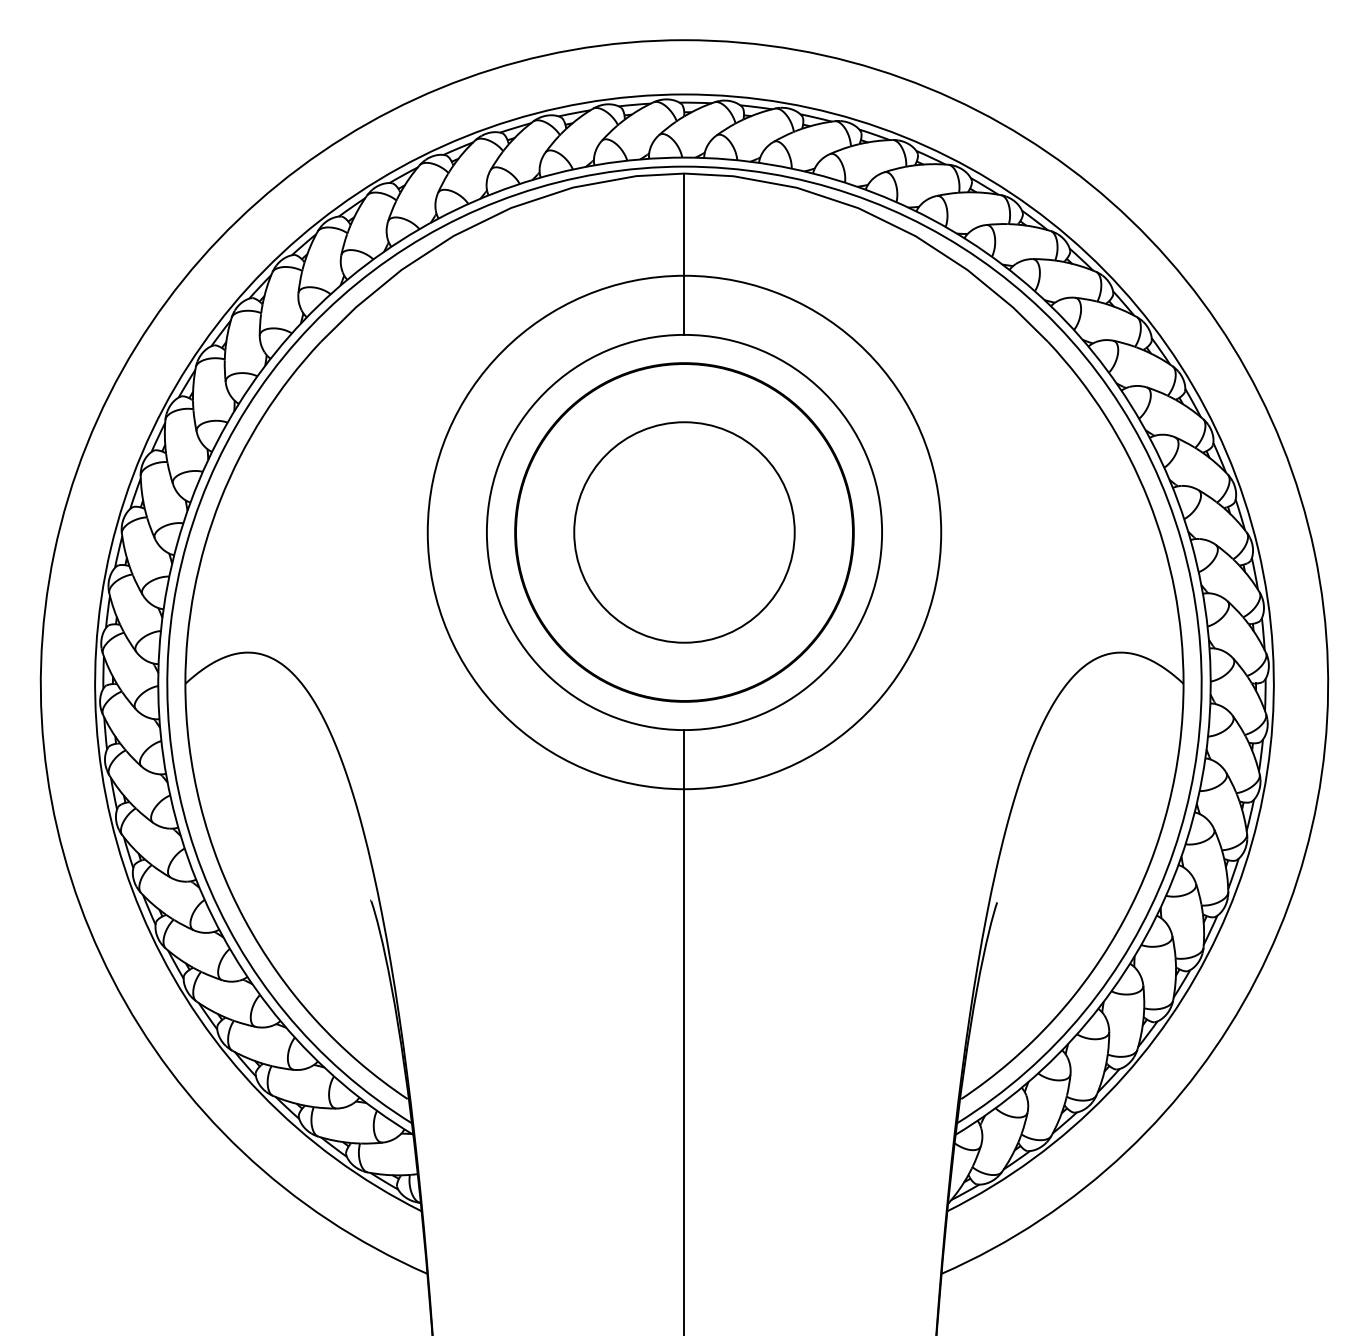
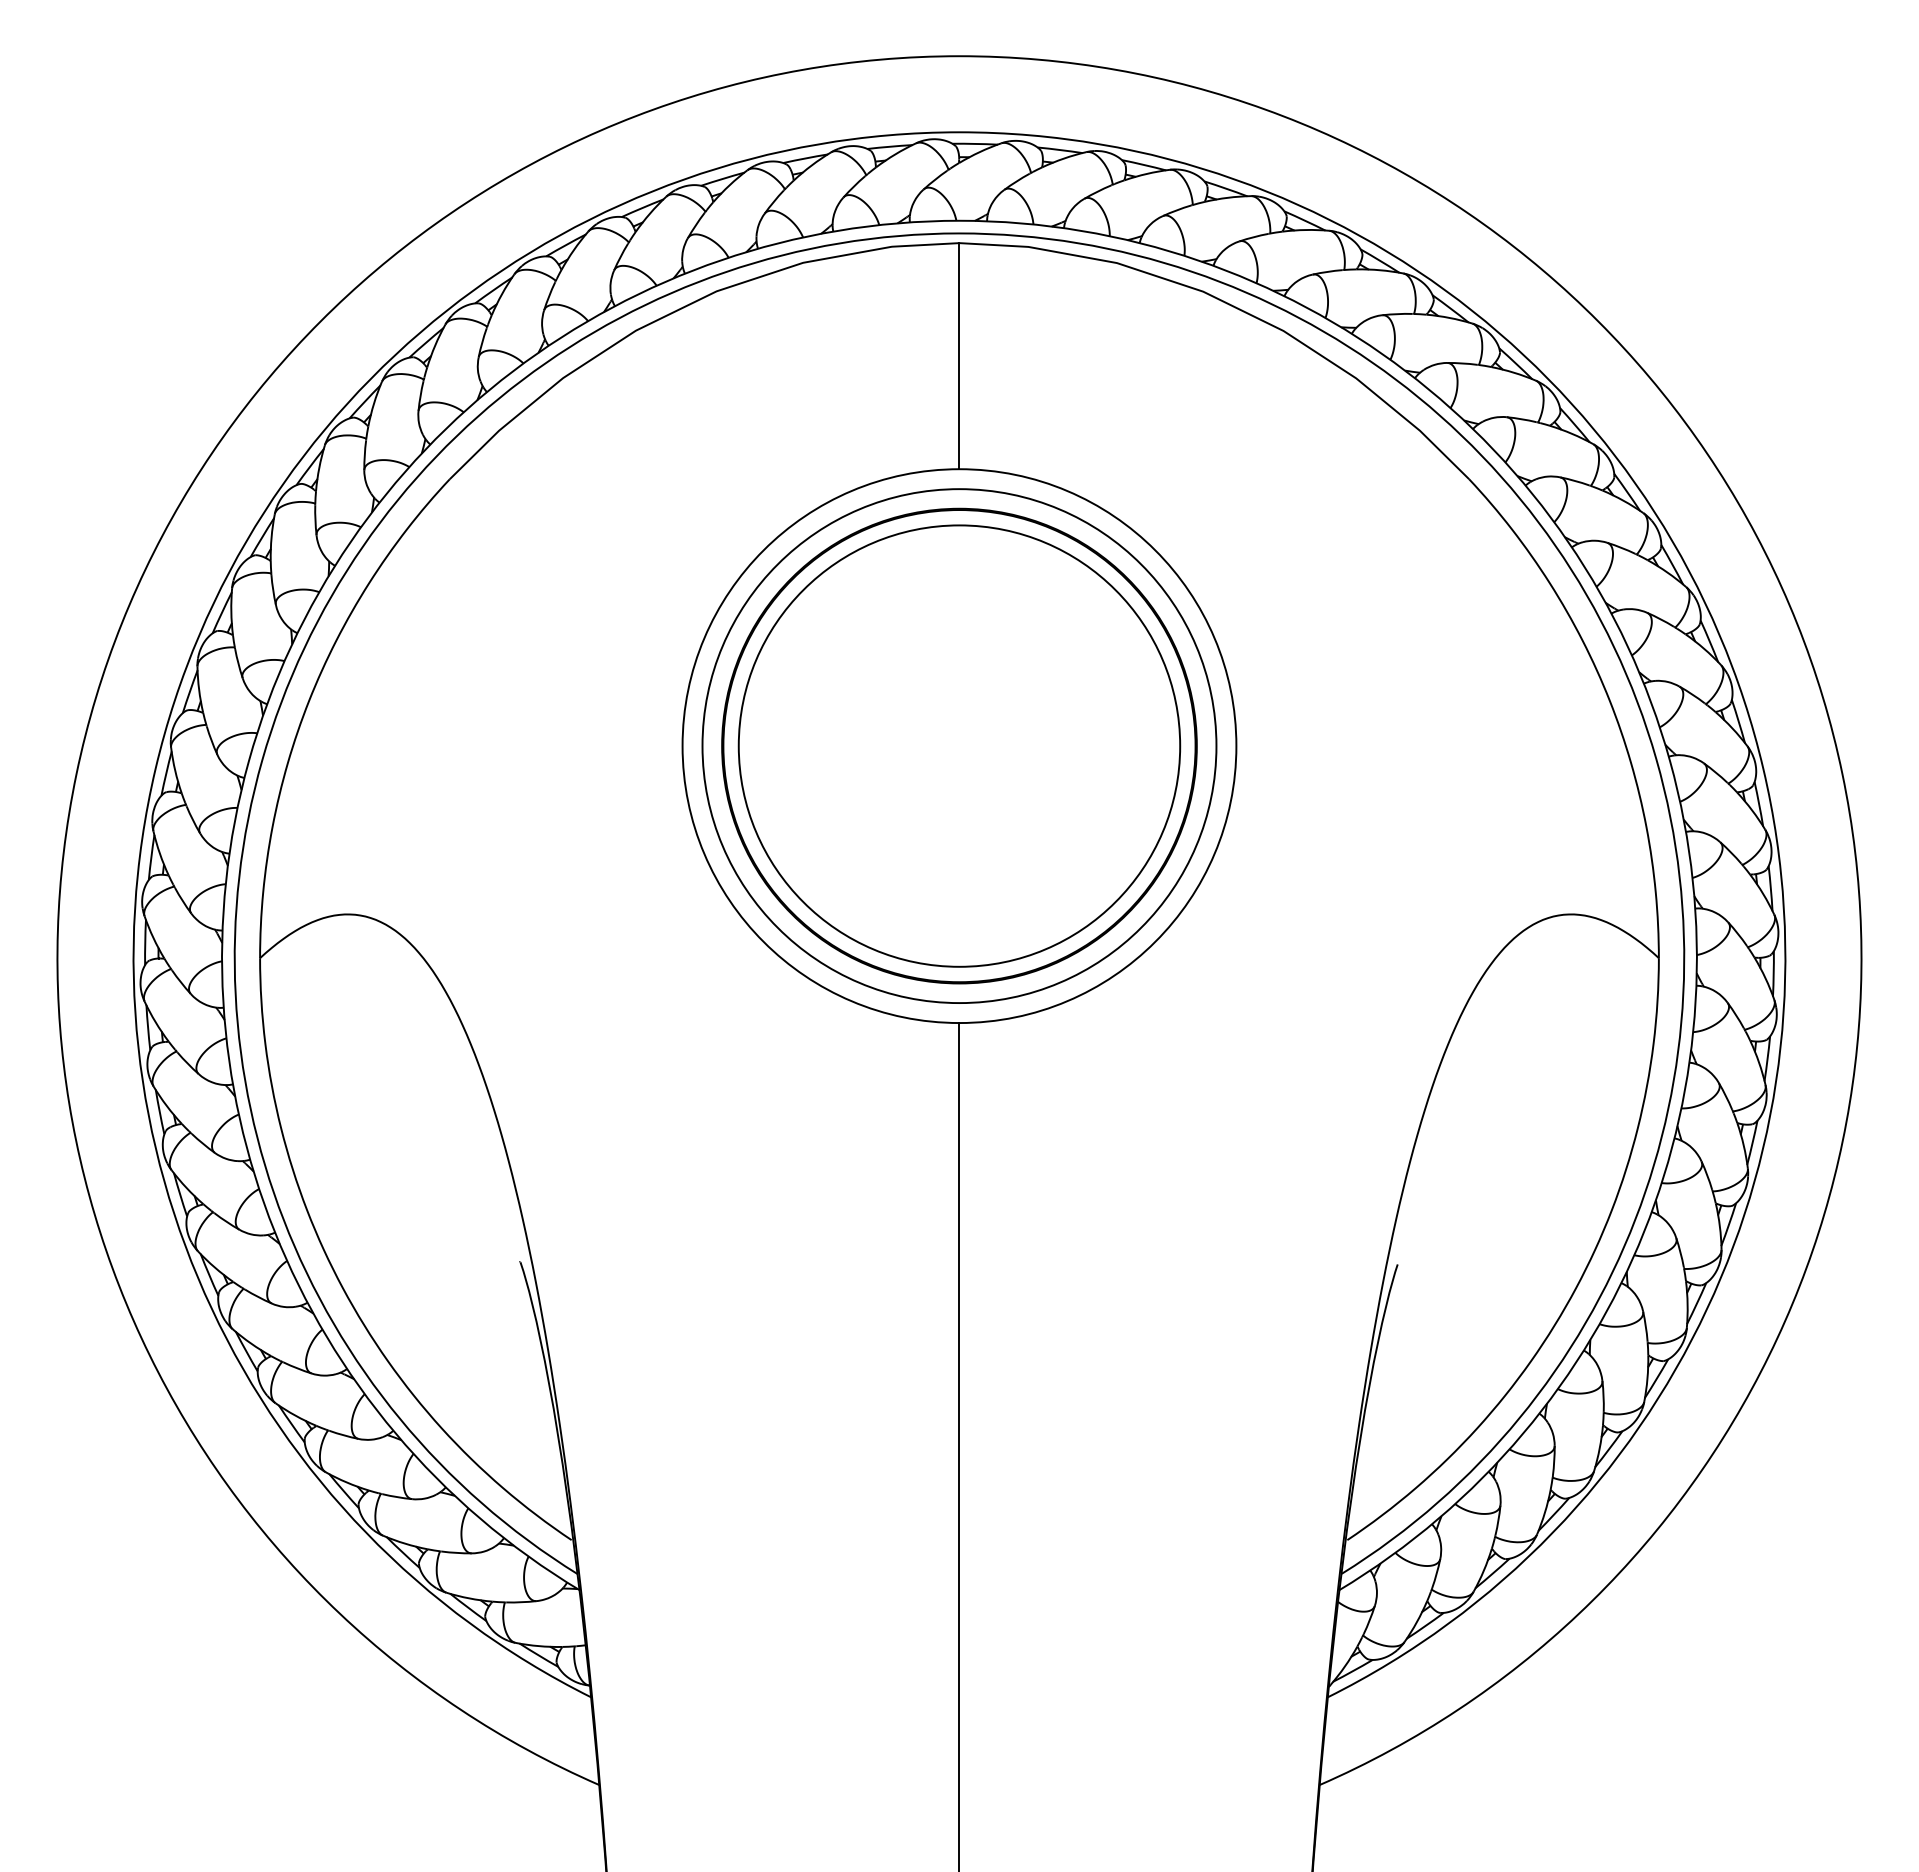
circle: (684, 532) -> (959, 745), size x1.43
circle: (684, 532) -> (959, 746), size x0.71

